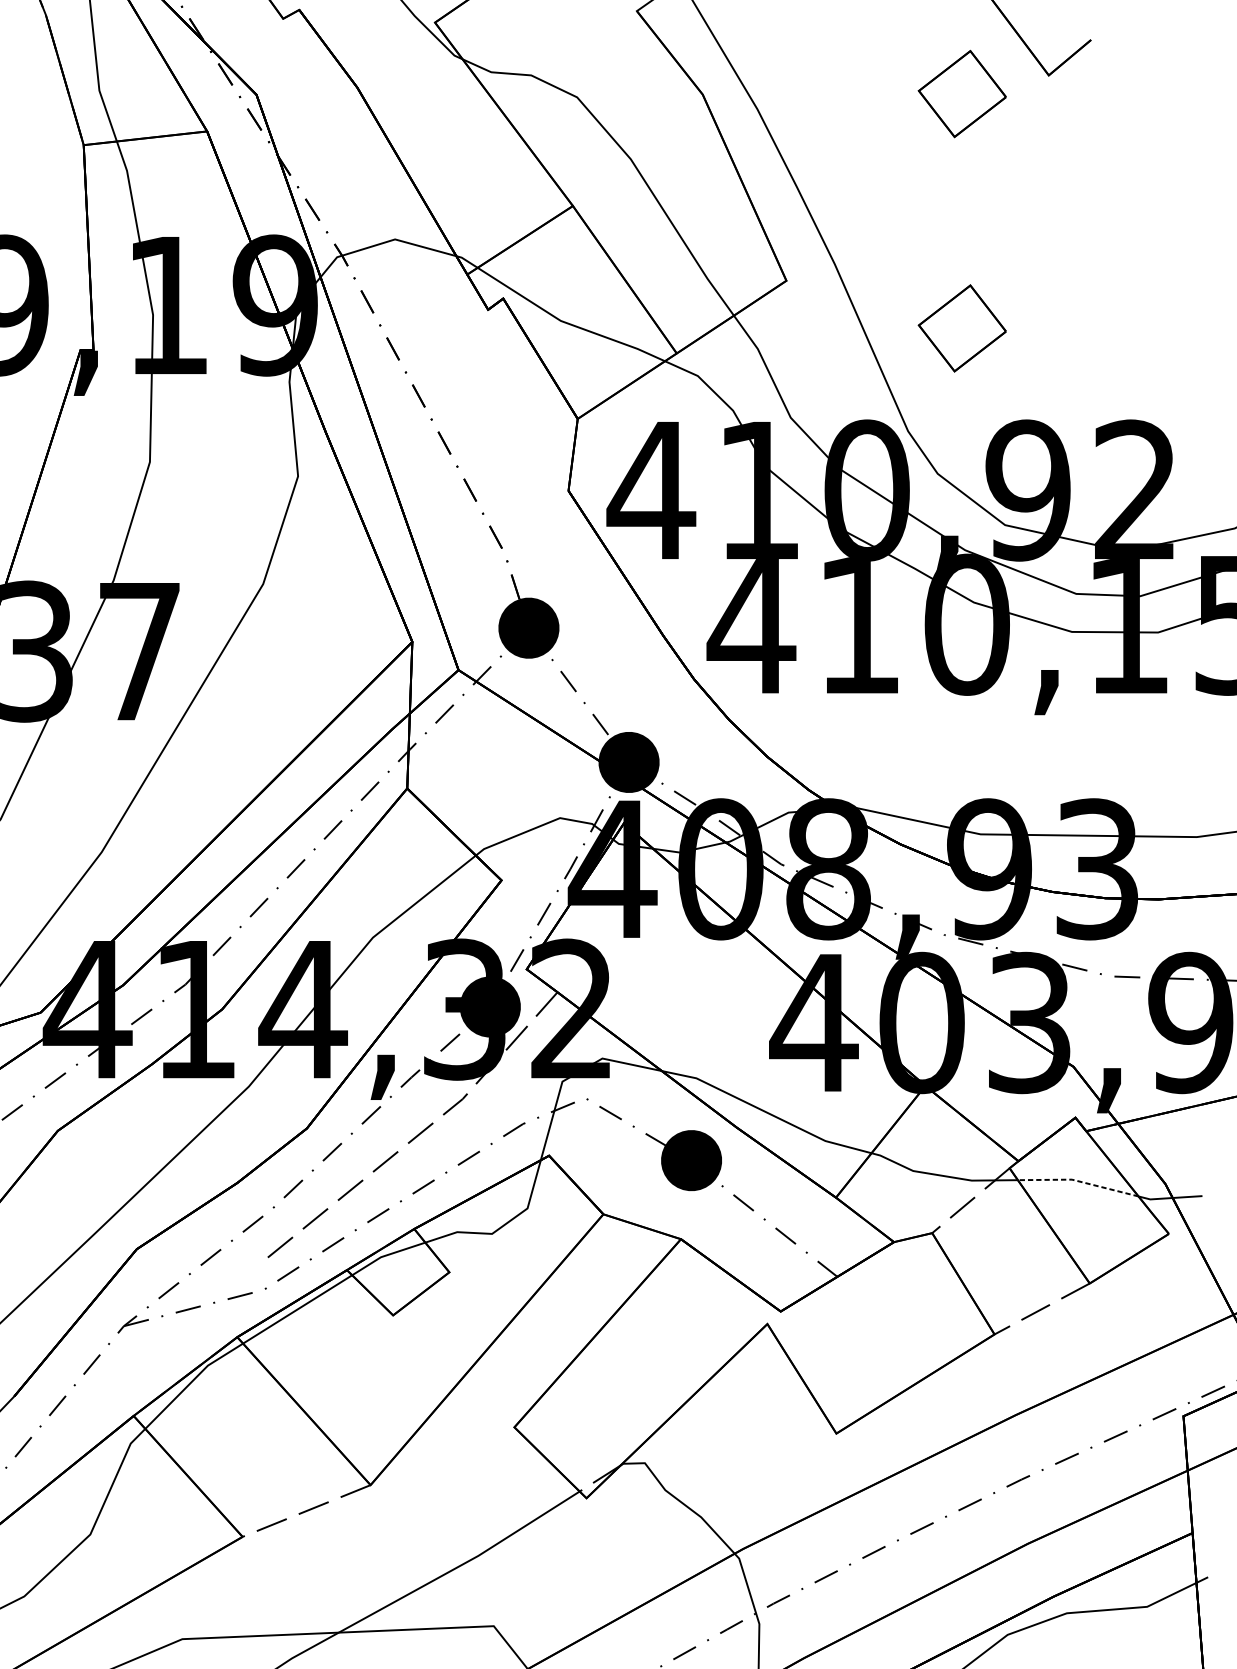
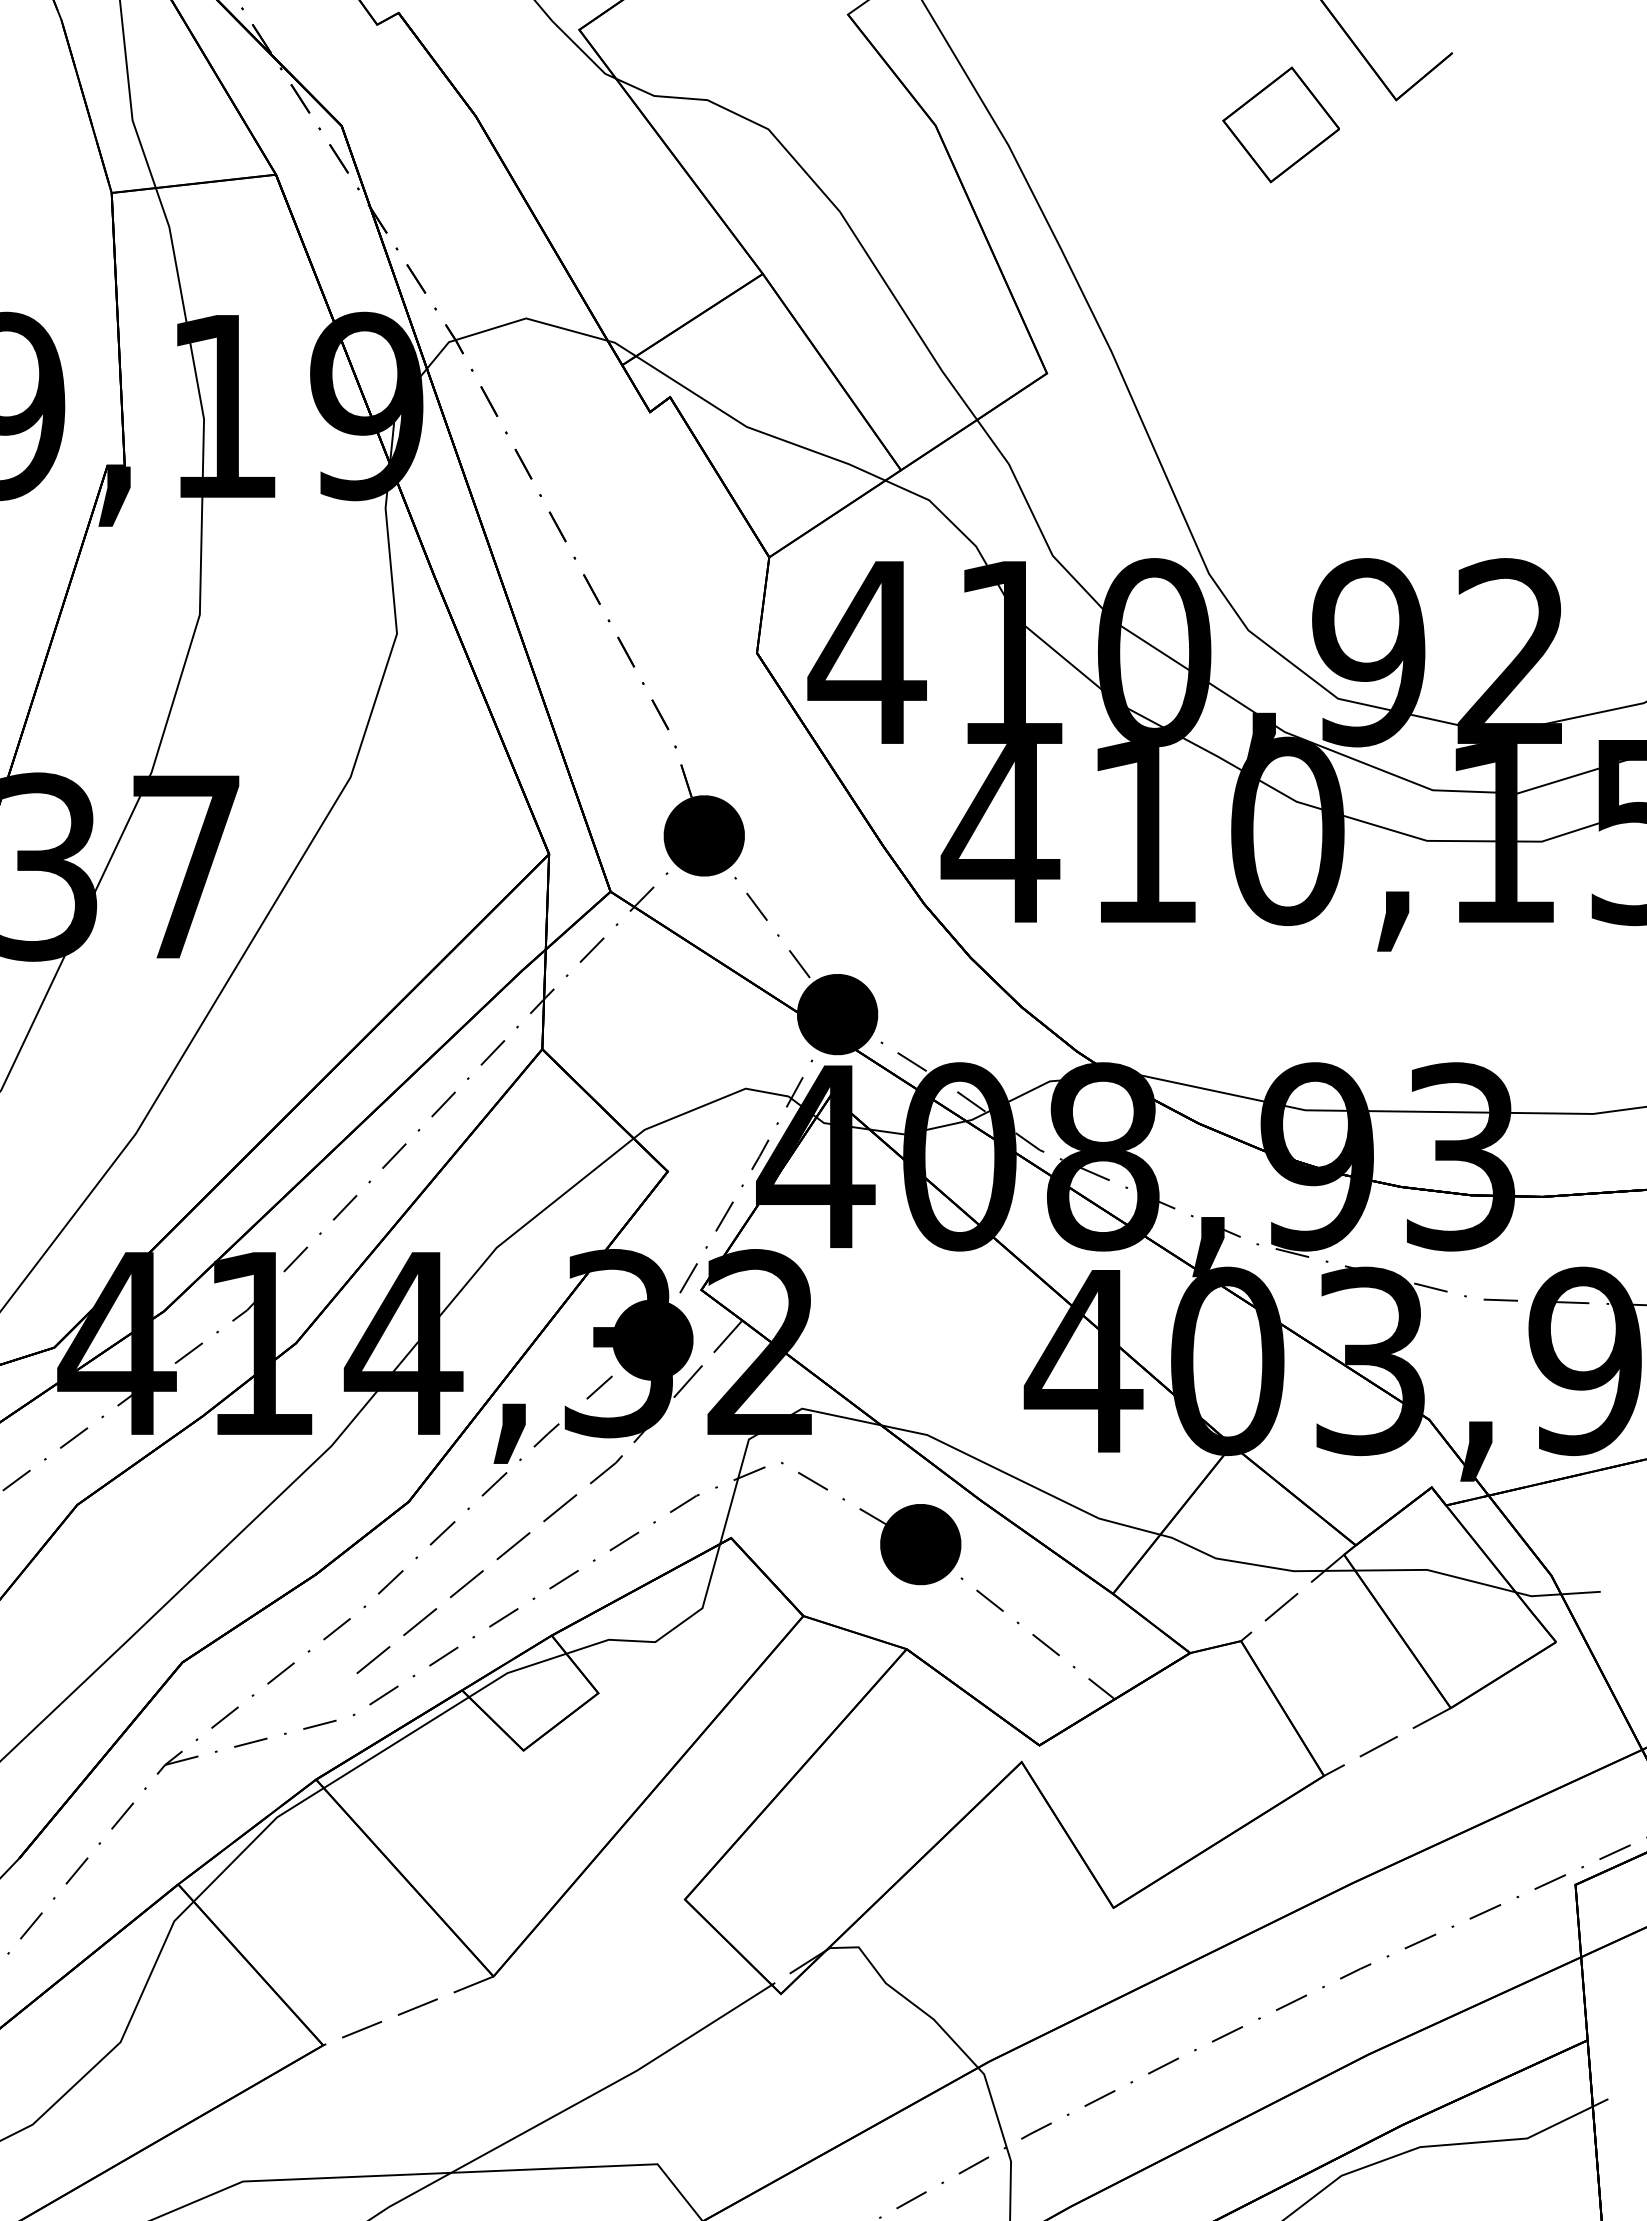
part: (961, 328) -> (1280, 436), removed
line: (1078, 1181) -> (1435, 1572), dashed -> solid

